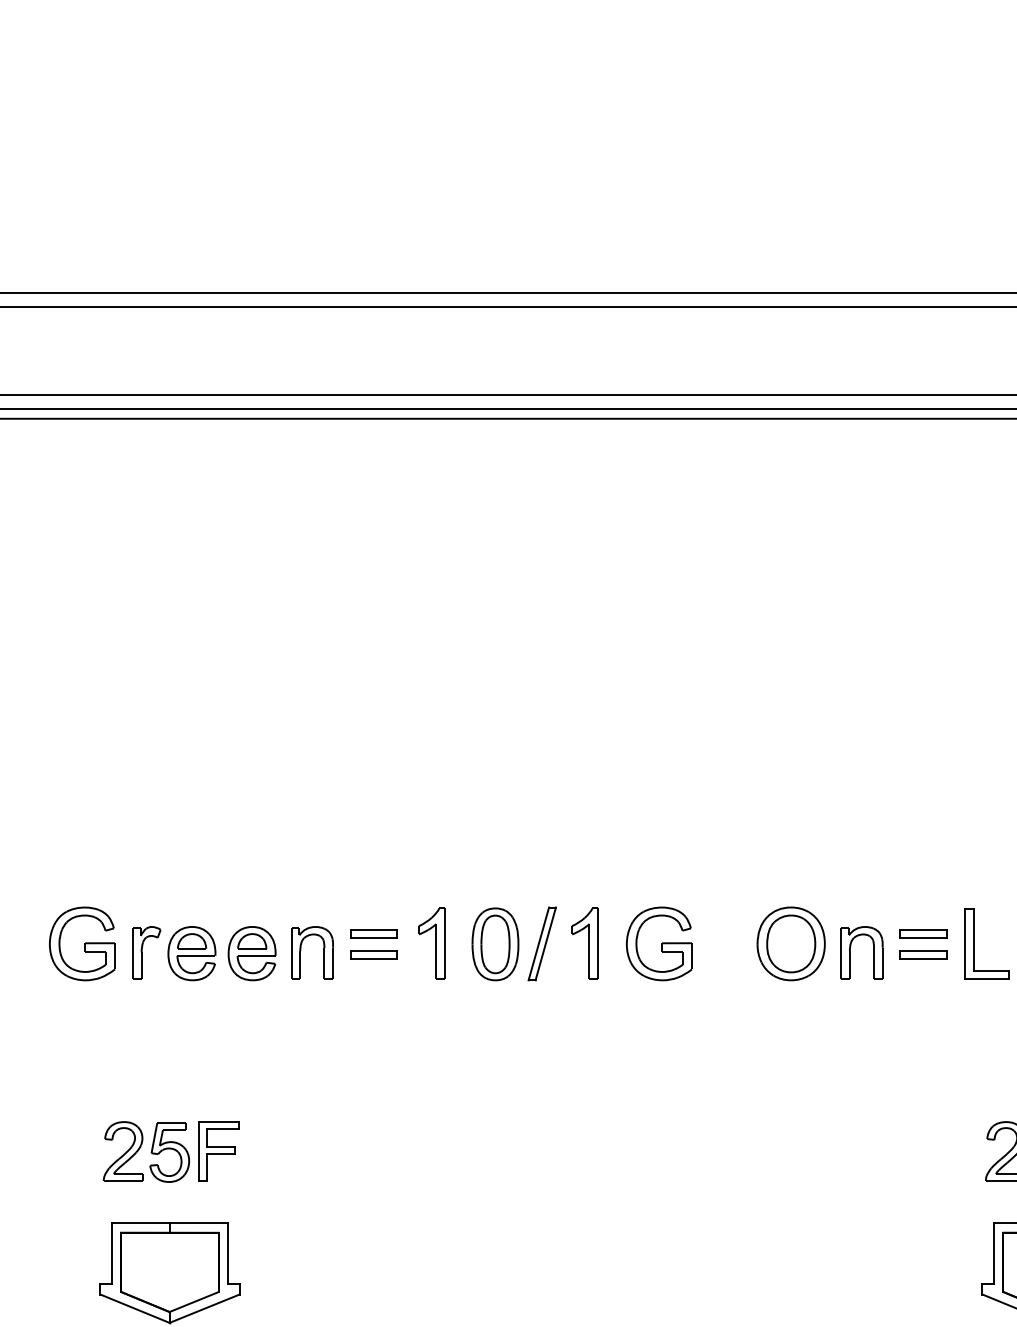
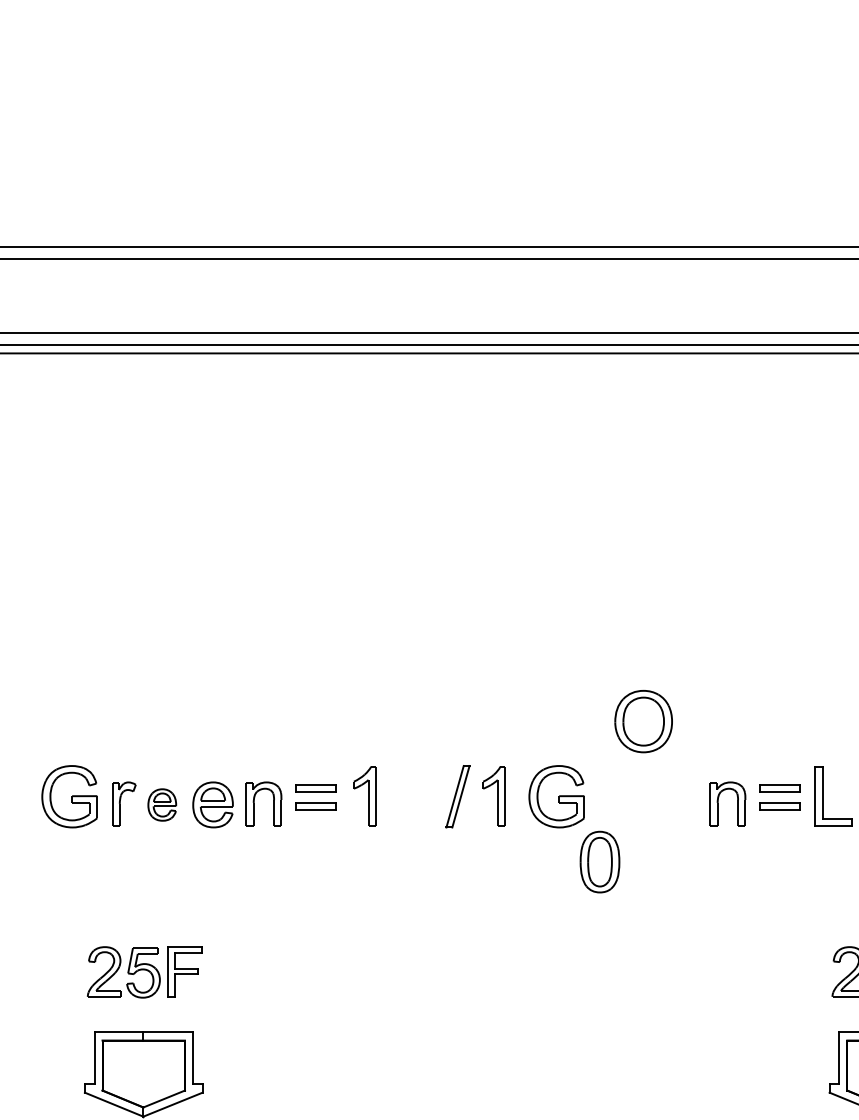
part: (790, 943) -> (643, 721), moved
part: (495, 944) -> (600, 862), moved
part: (191, 953) -> (161, 804), size x0.7

